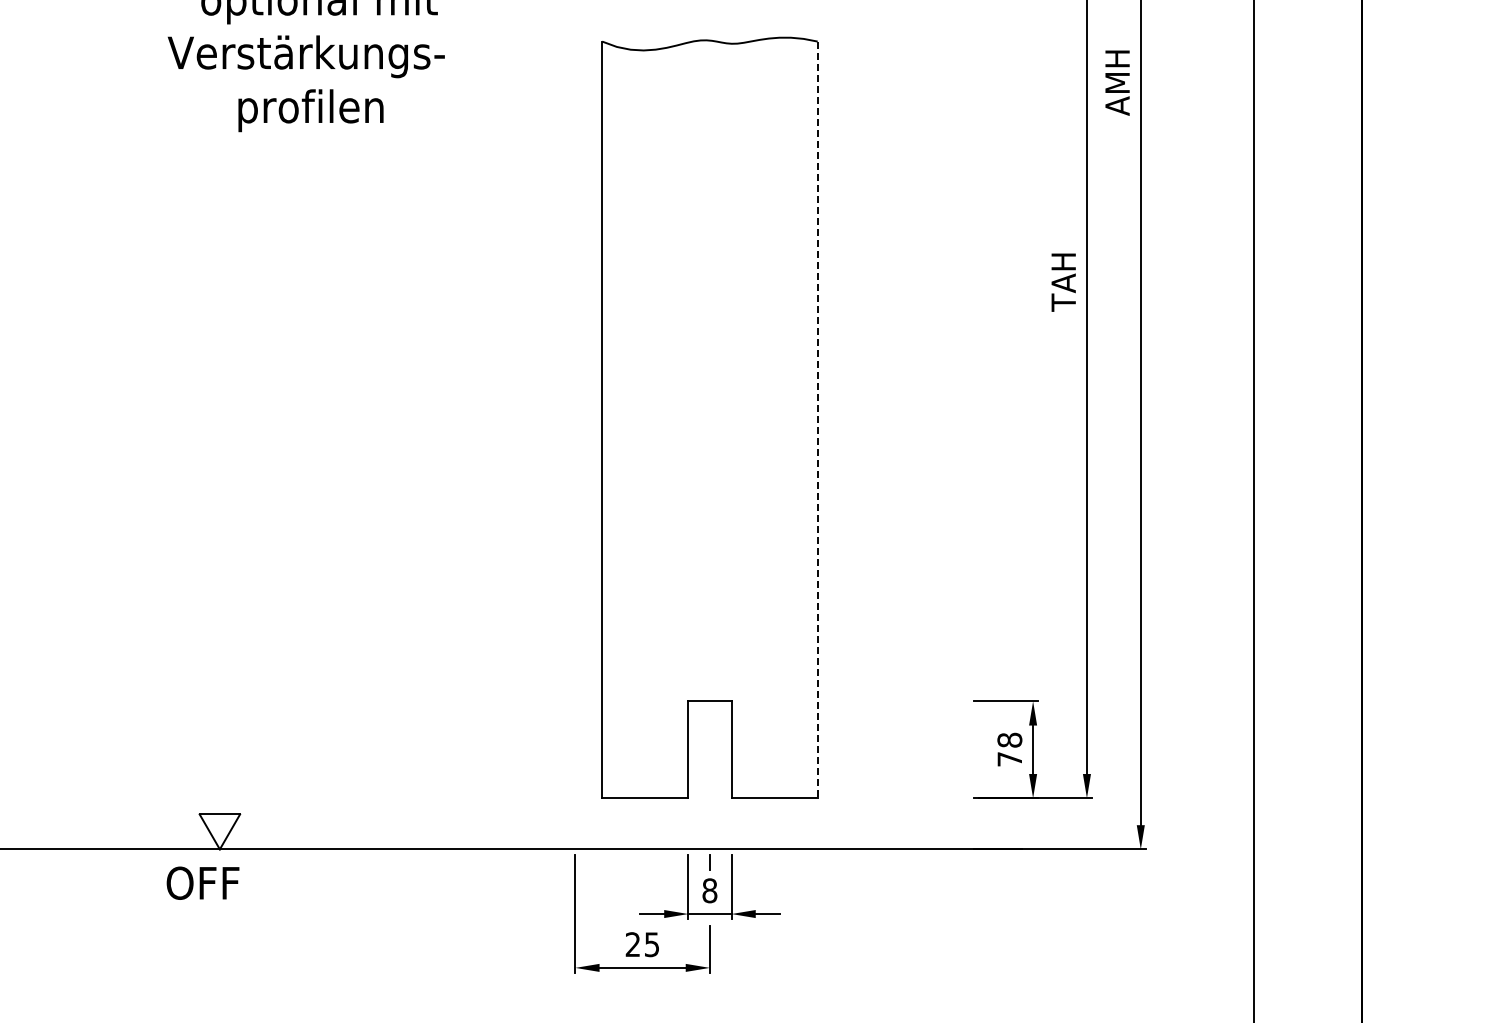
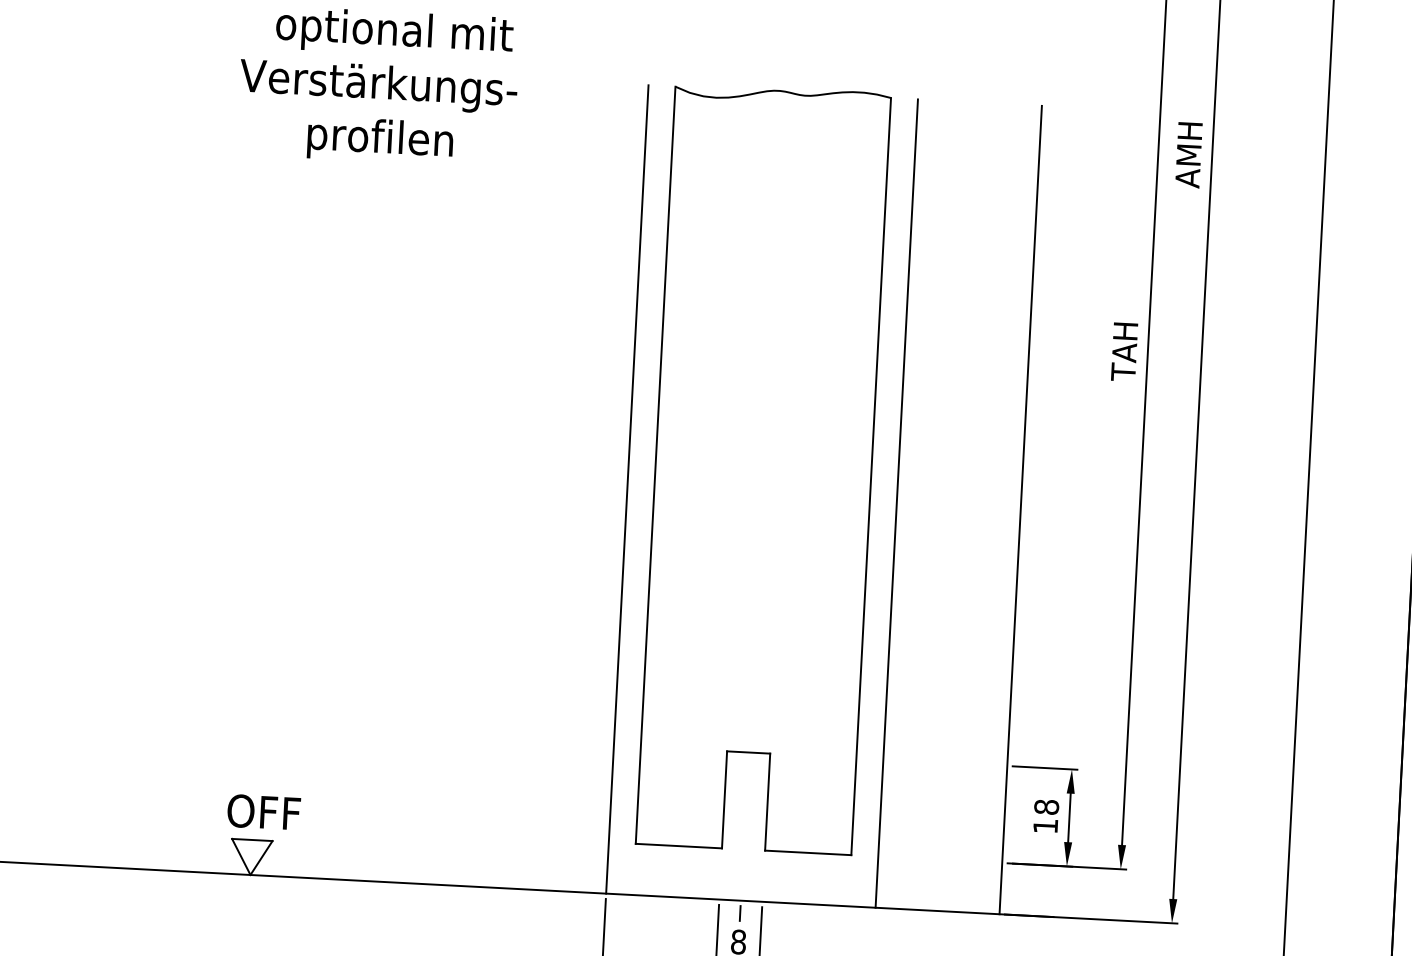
line: (817, 420) -> (870, 477), dashed -> solid
line: (575, 445) -> (627, 489), added
line: (844, 445) -> (896, 503), added
line: (968, 445) -> (1020, 510), added
text: (1009, 759) -> (1045, 826), 78 -> 18
text: (202, 882) -> (263, 811), moved

